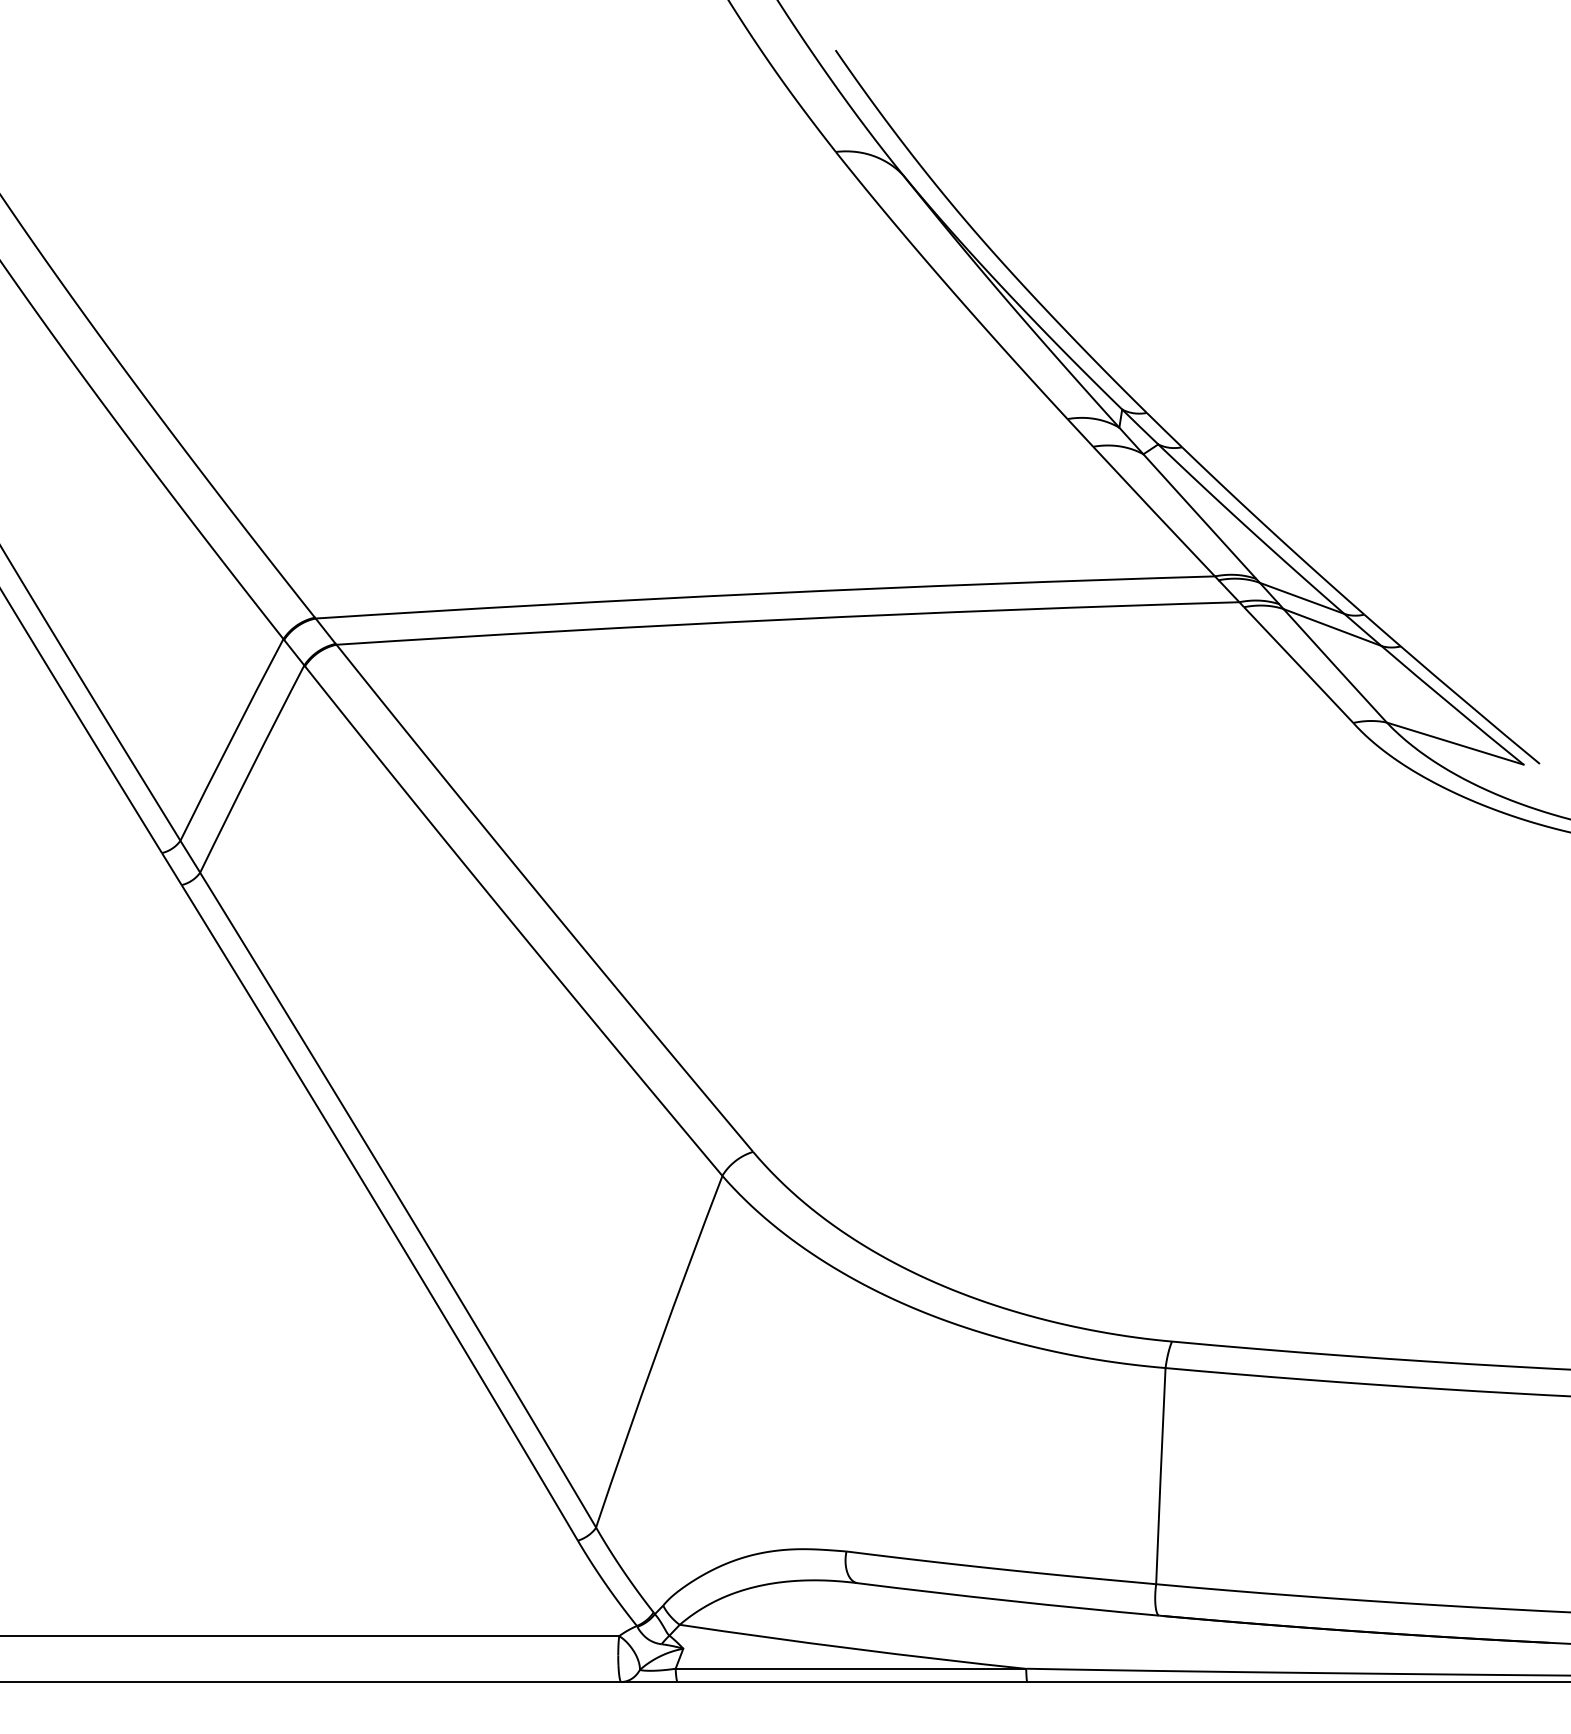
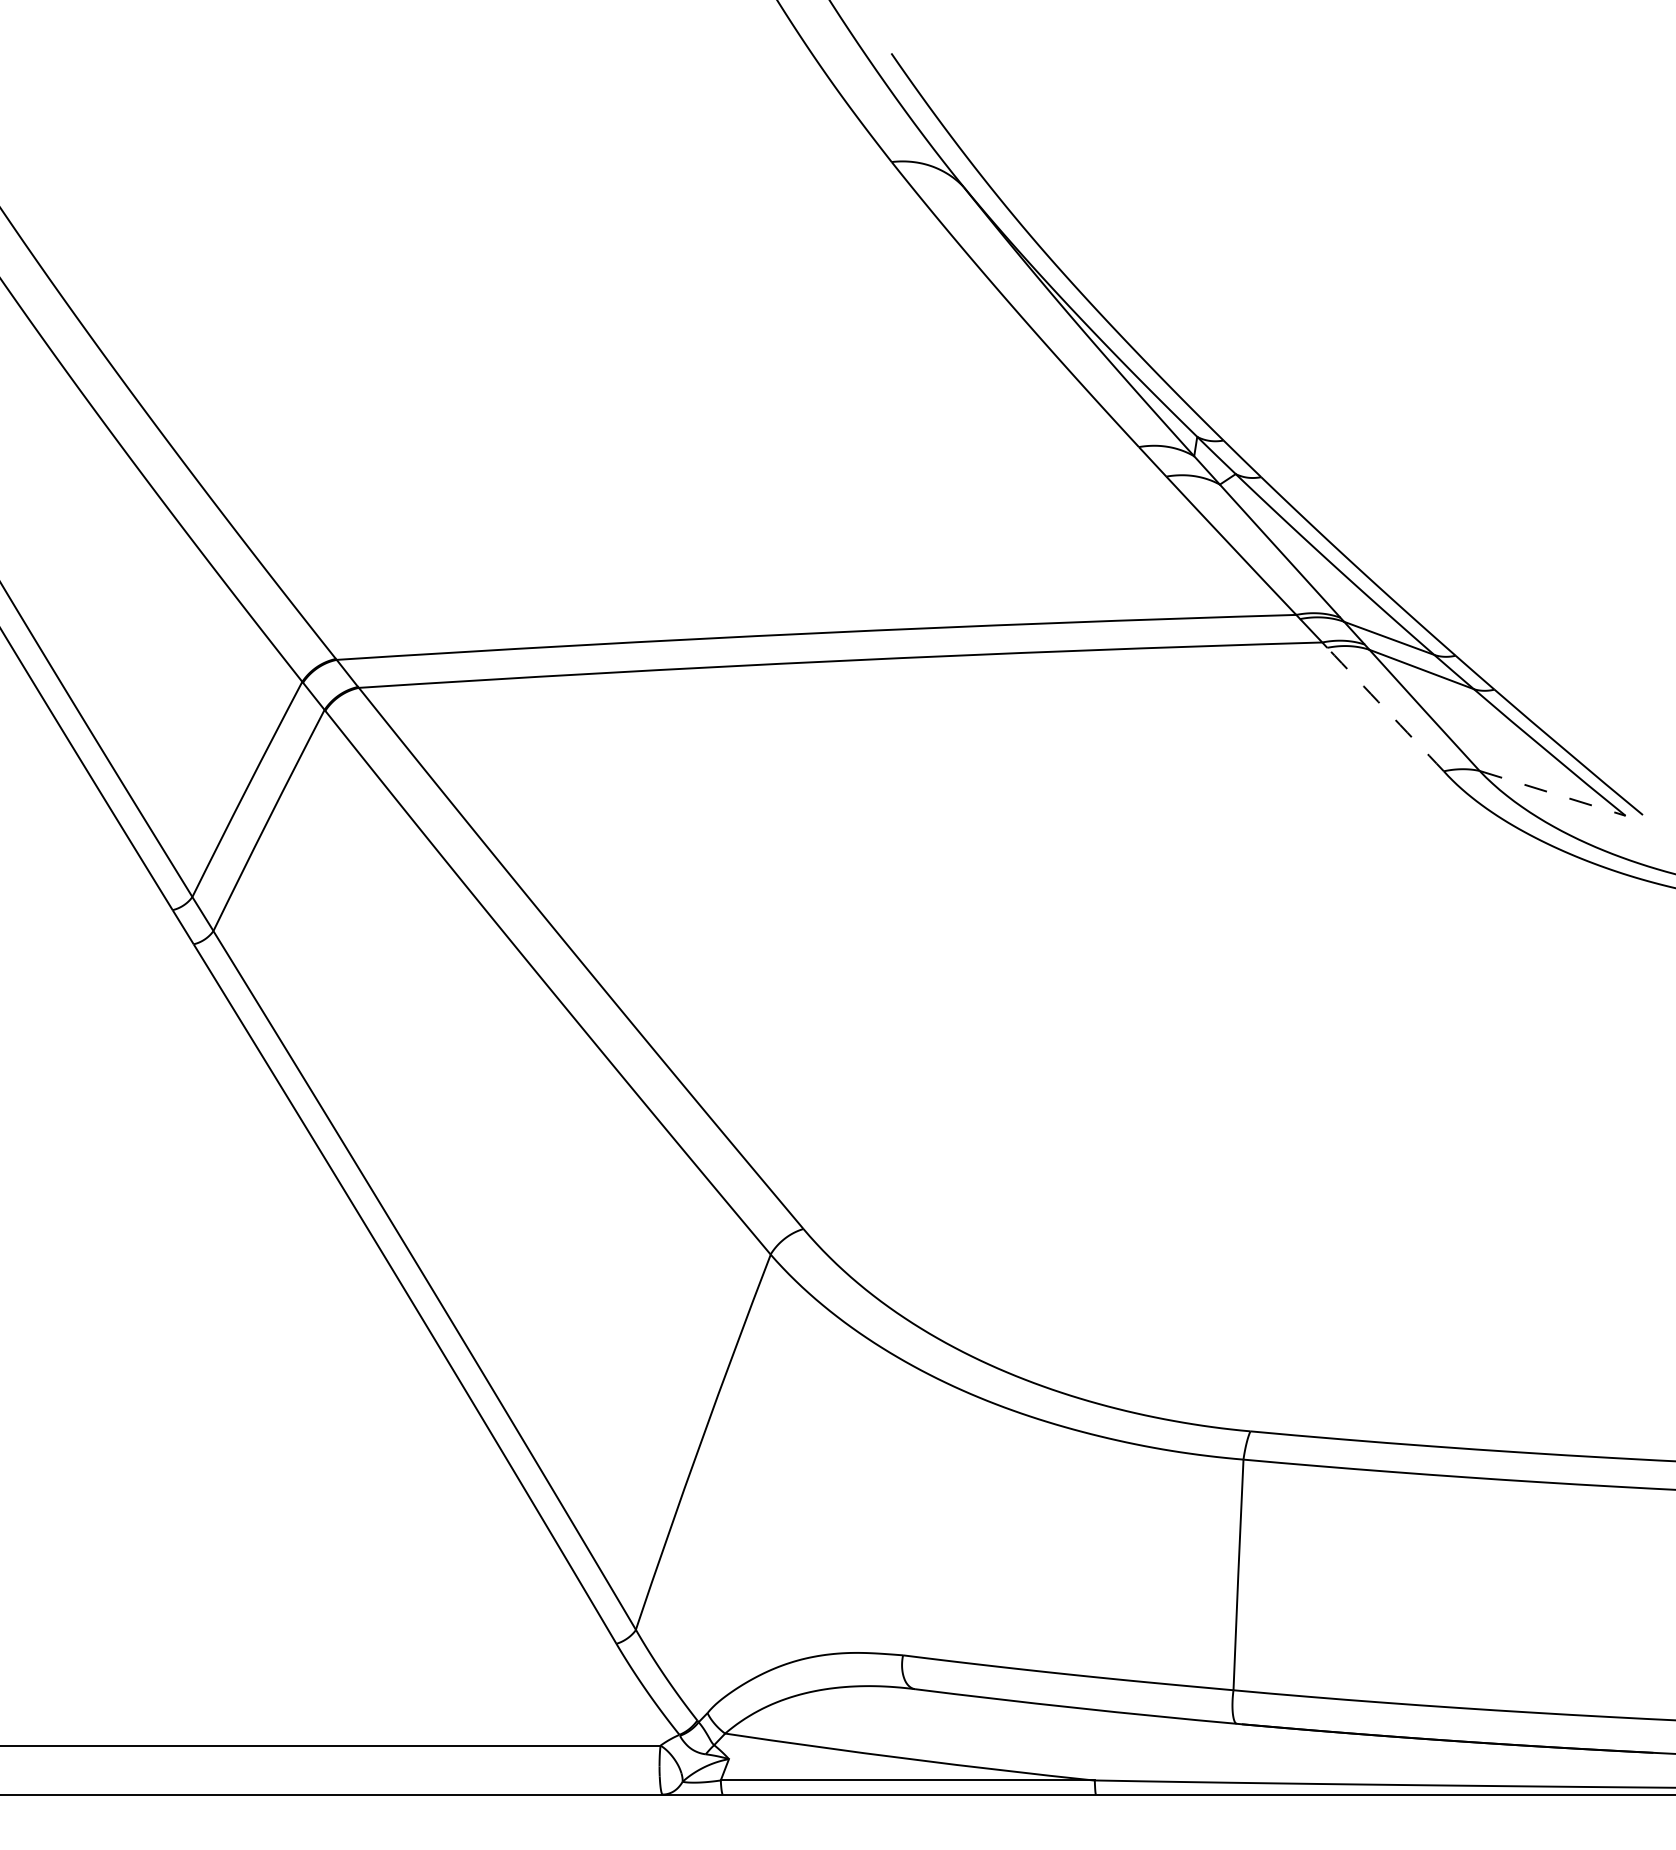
arc: (1298, 665) -> (1385, 709), solid -> dashed
line: (1455, 743) -> (1552, 793), solid -> dashed

